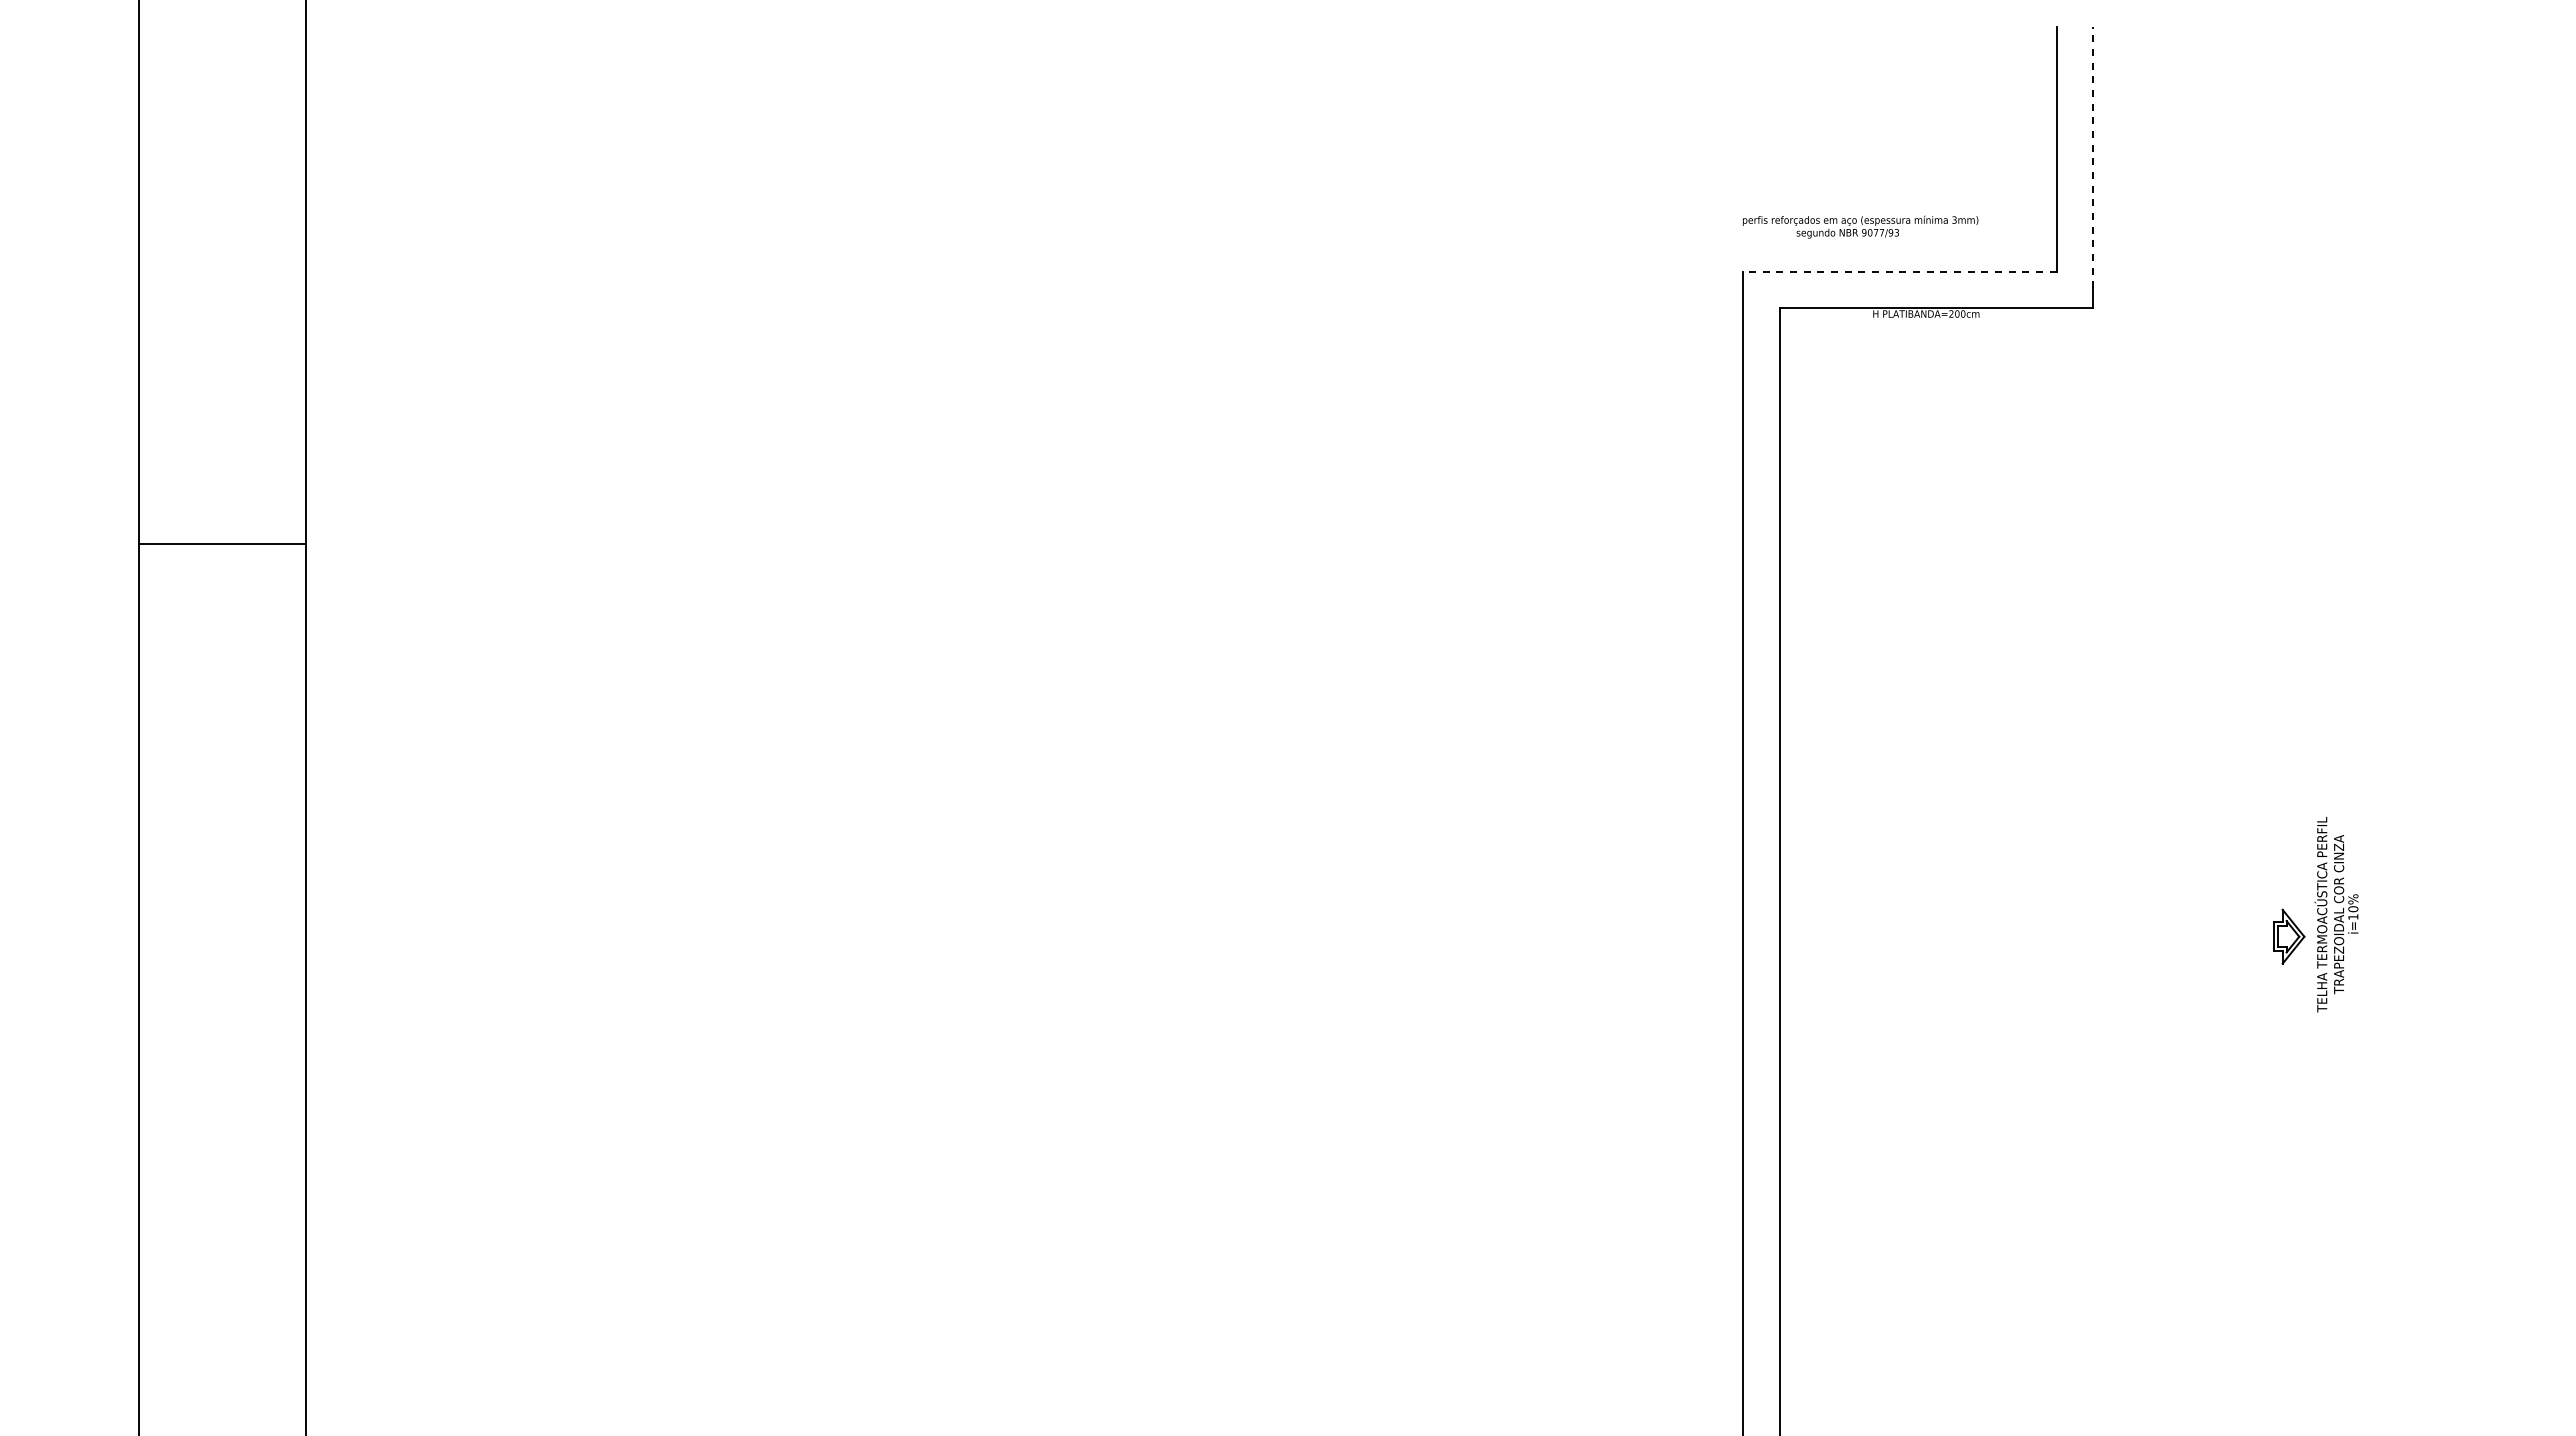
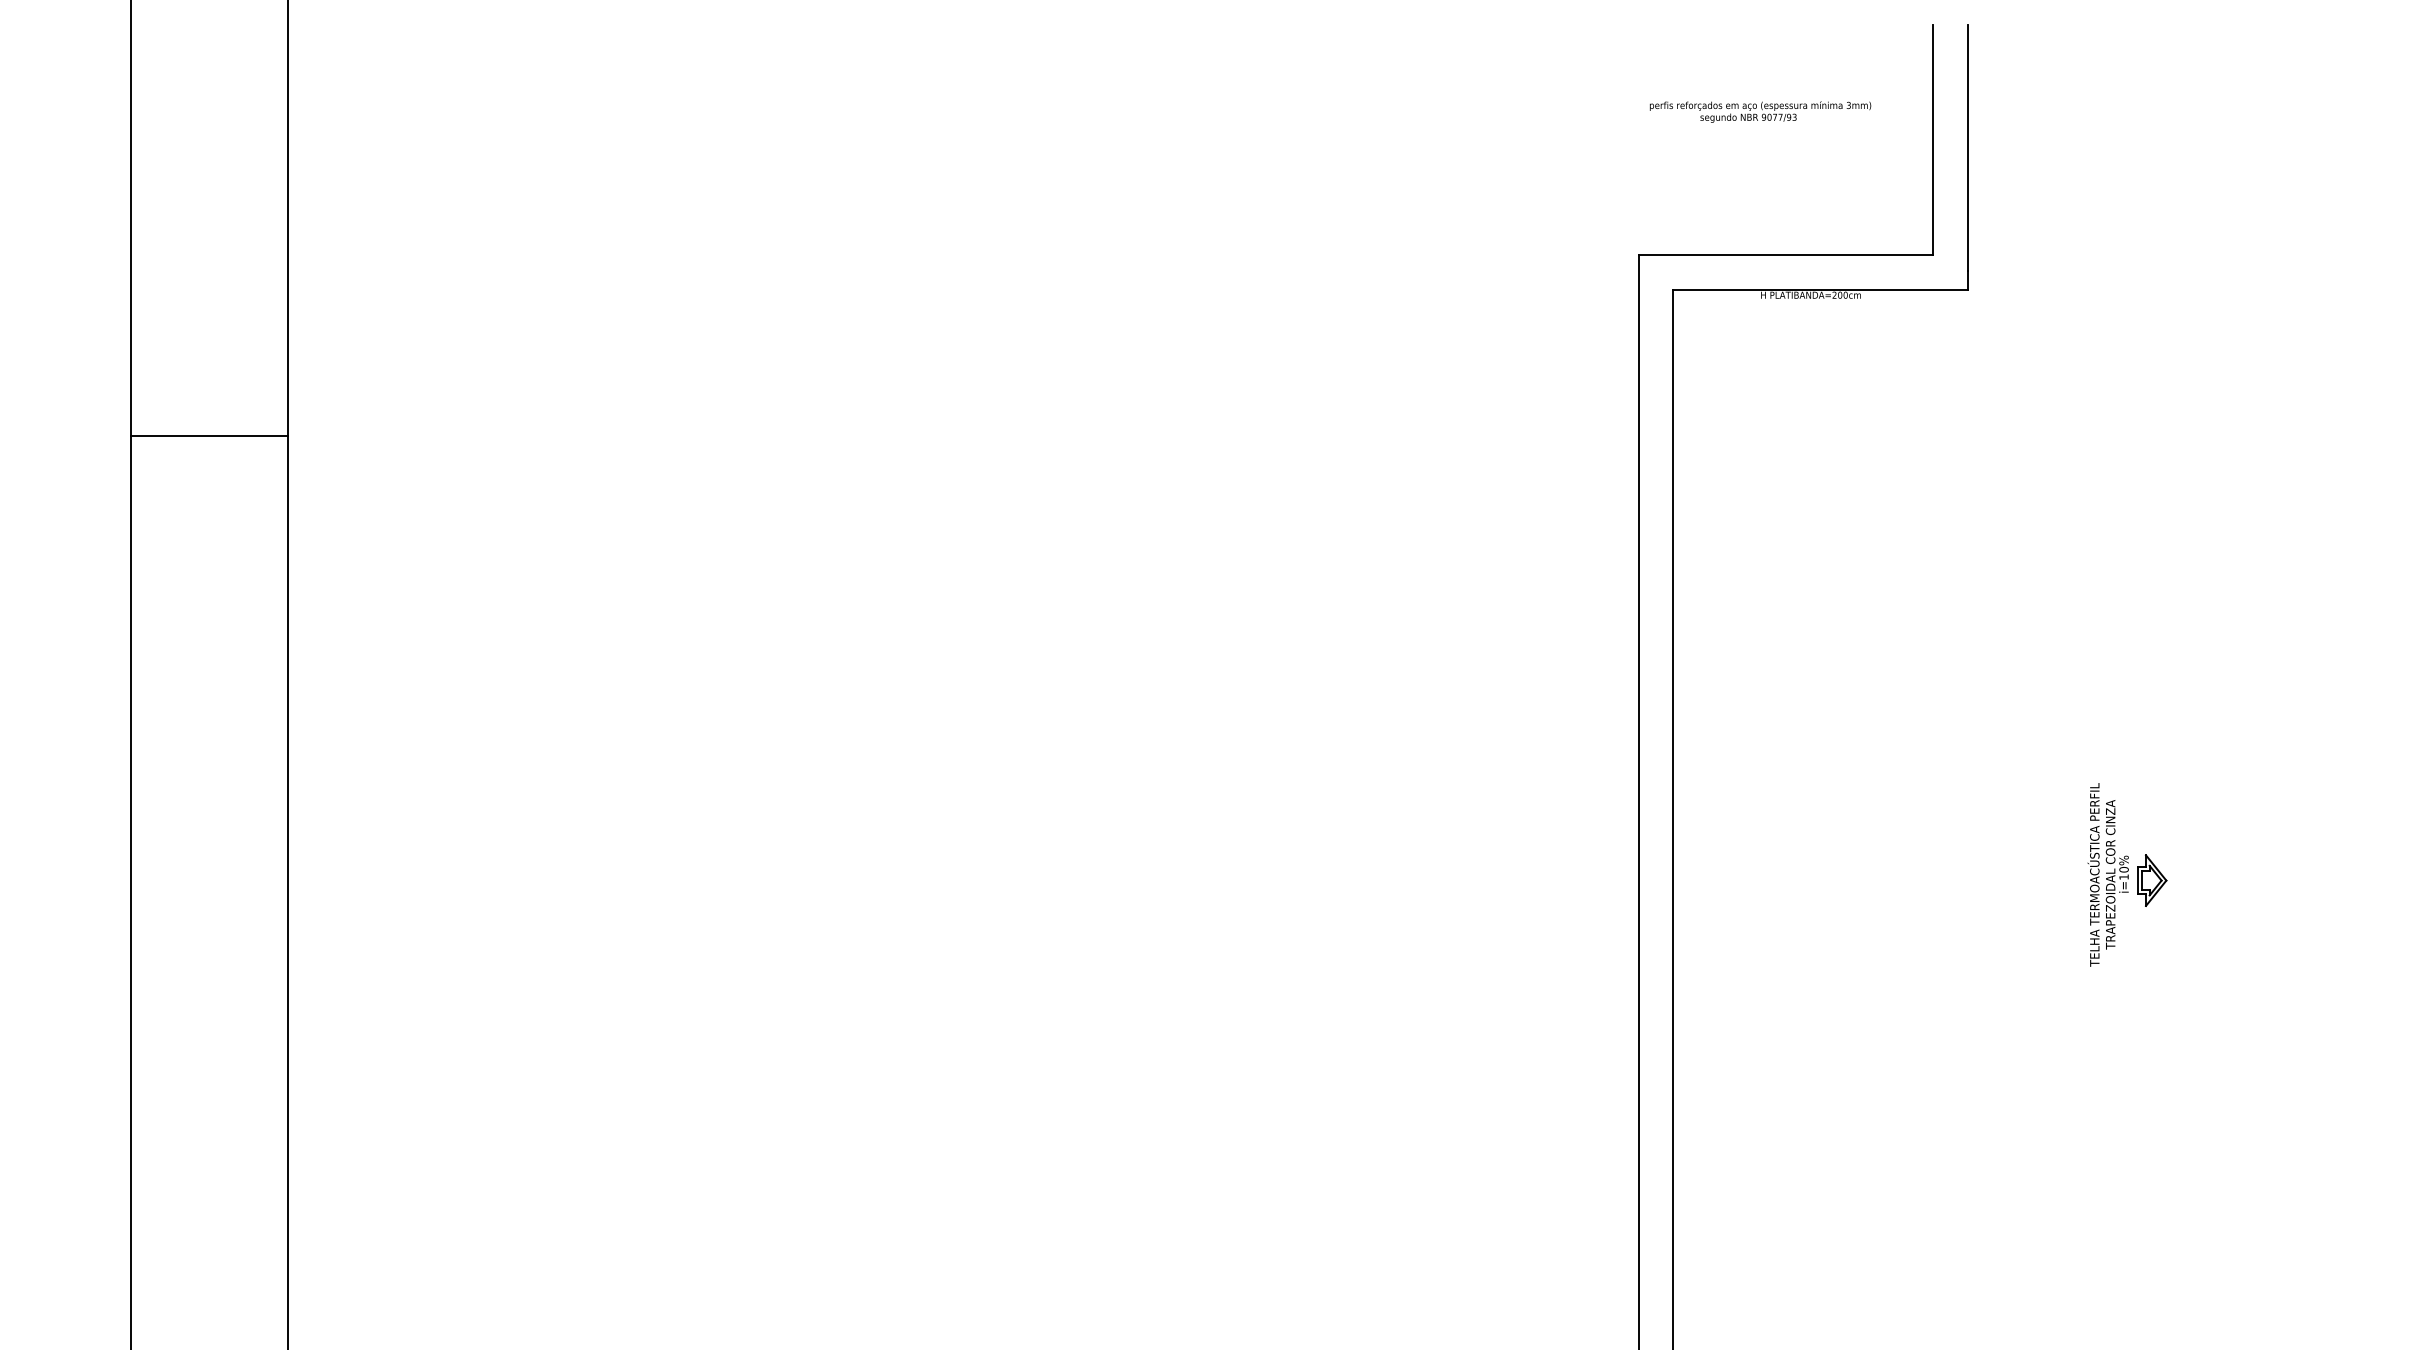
line: (2093, 157) -> (1968, 148), dashed -> solid
text: (1860, 226) -> (1760, 111), moved
line: (1899, 271) -> (1785, 255), dashed -> solid
line: (221, 544) -> (208, 436), moved
text: (2336, 914) -> (2108, 874), moved

